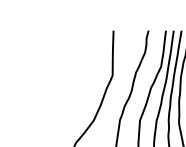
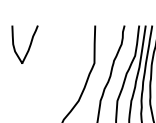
curve: (35, 53) -> (29, 44), added

